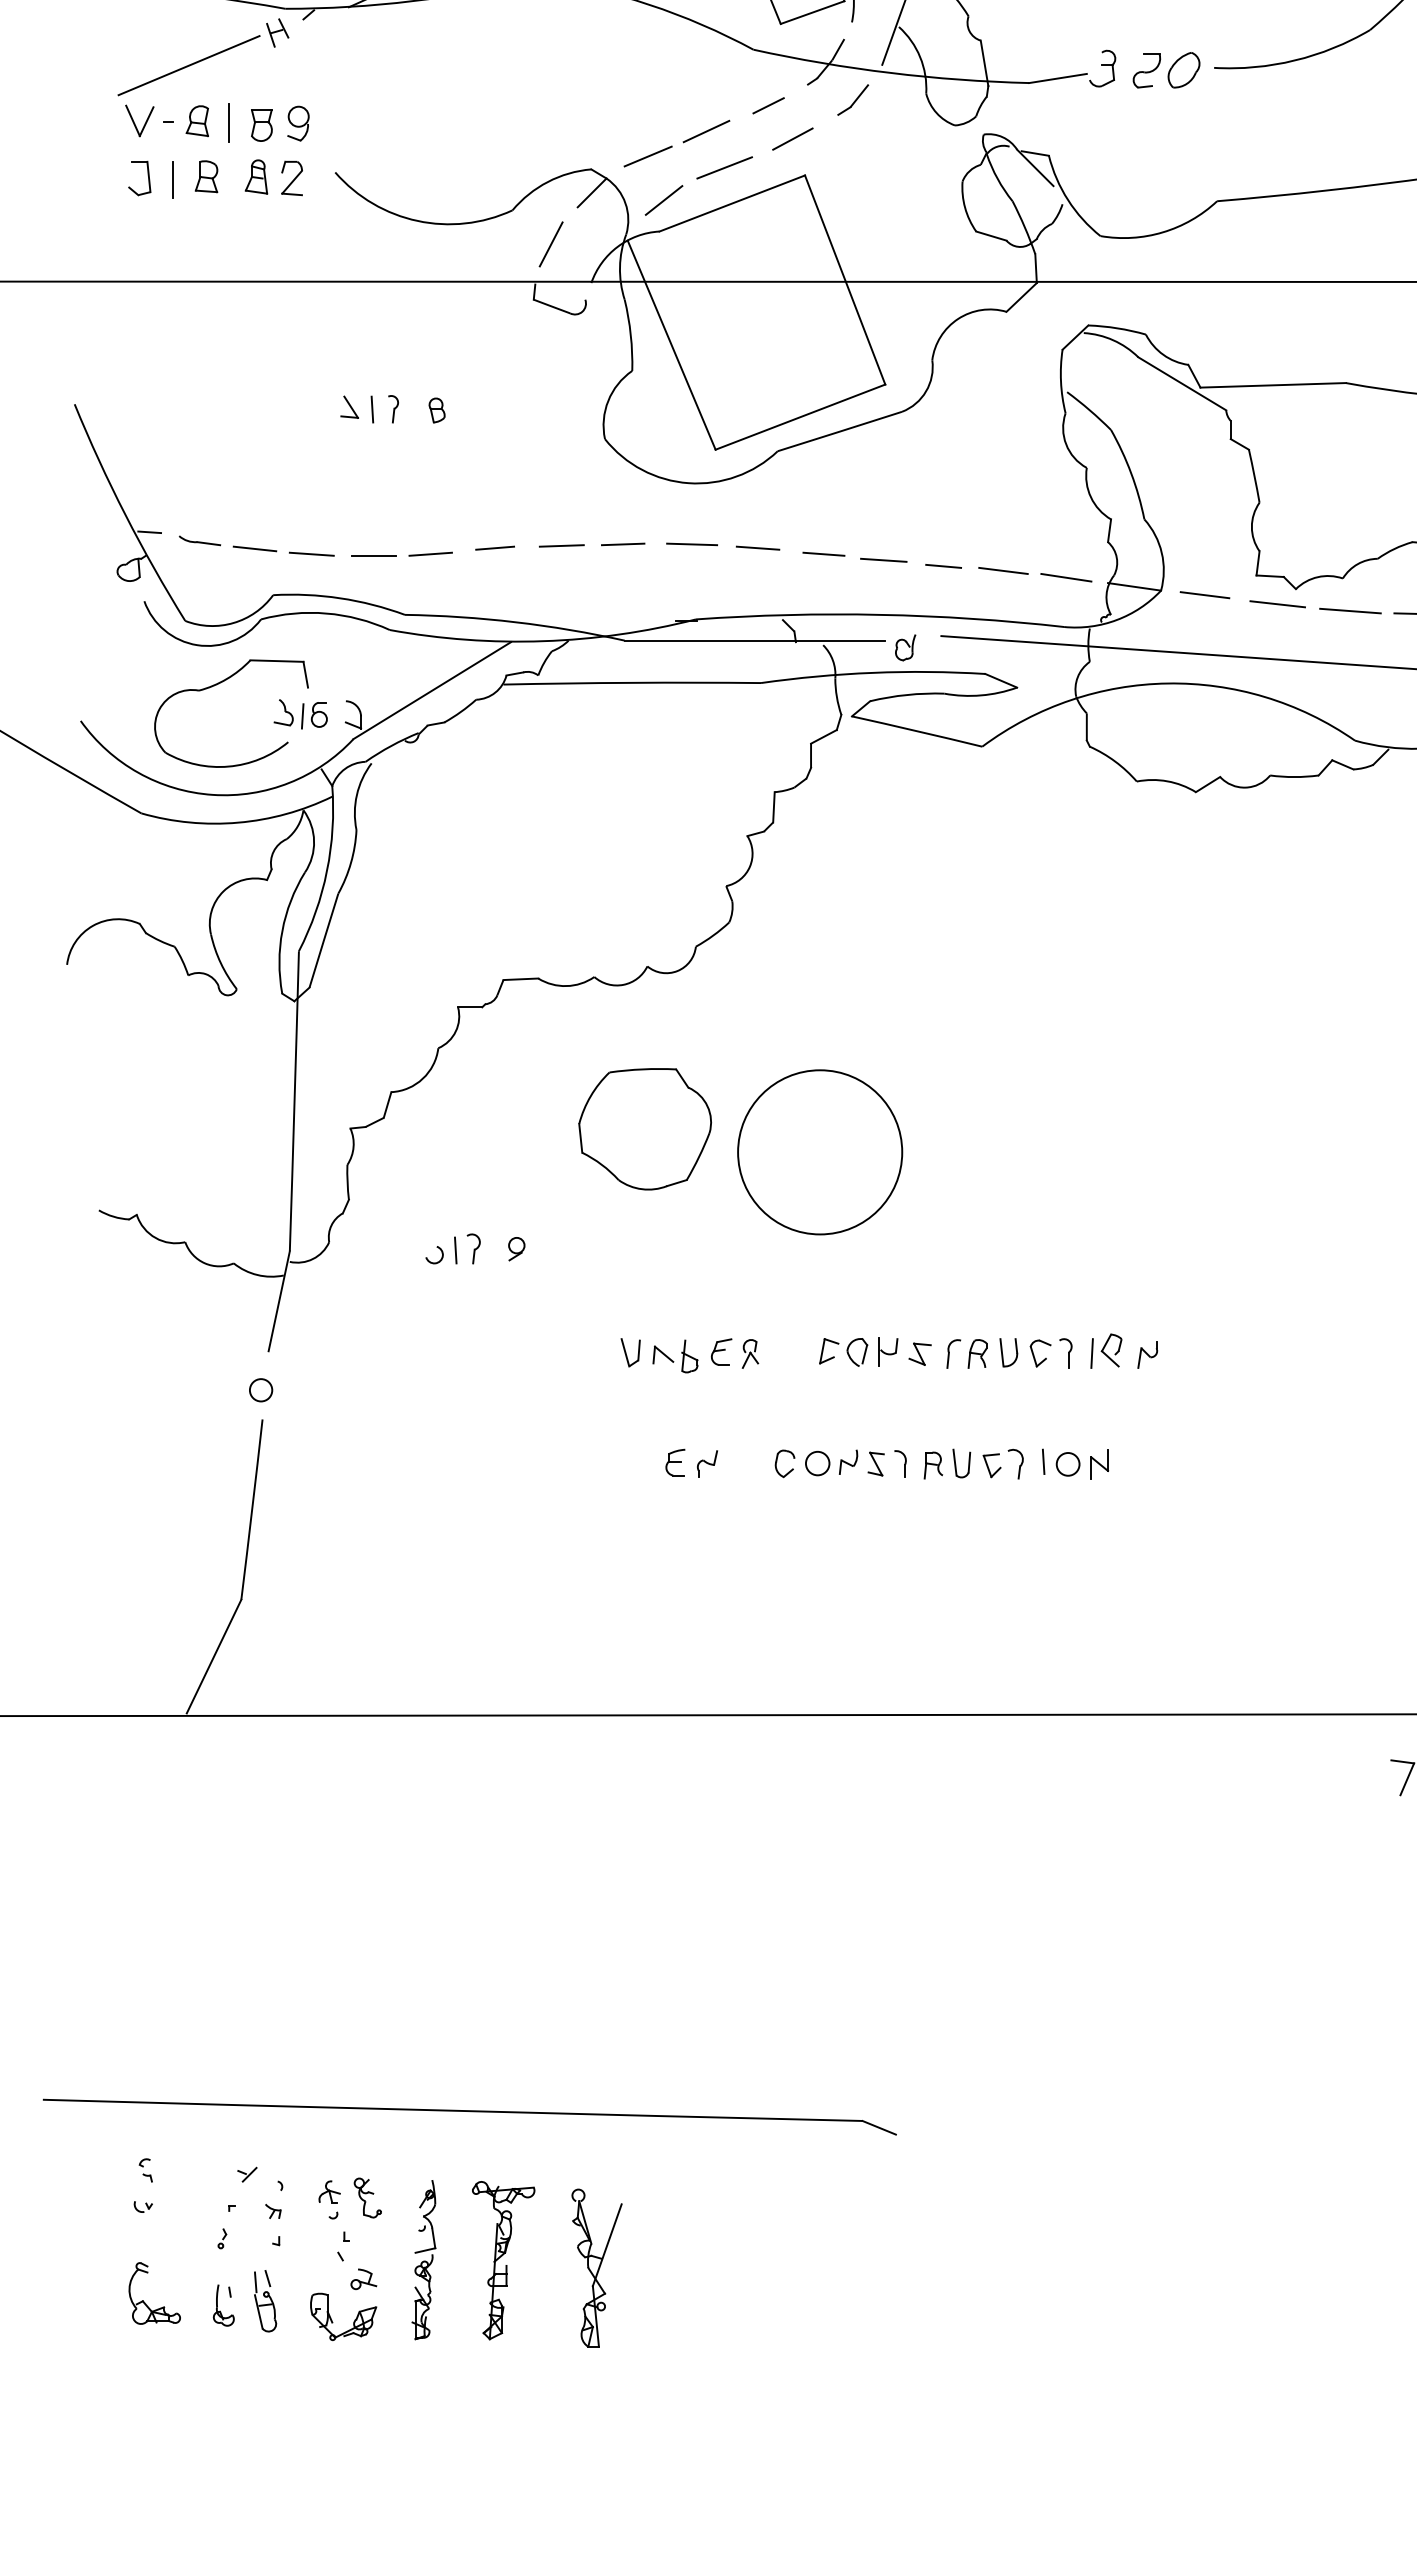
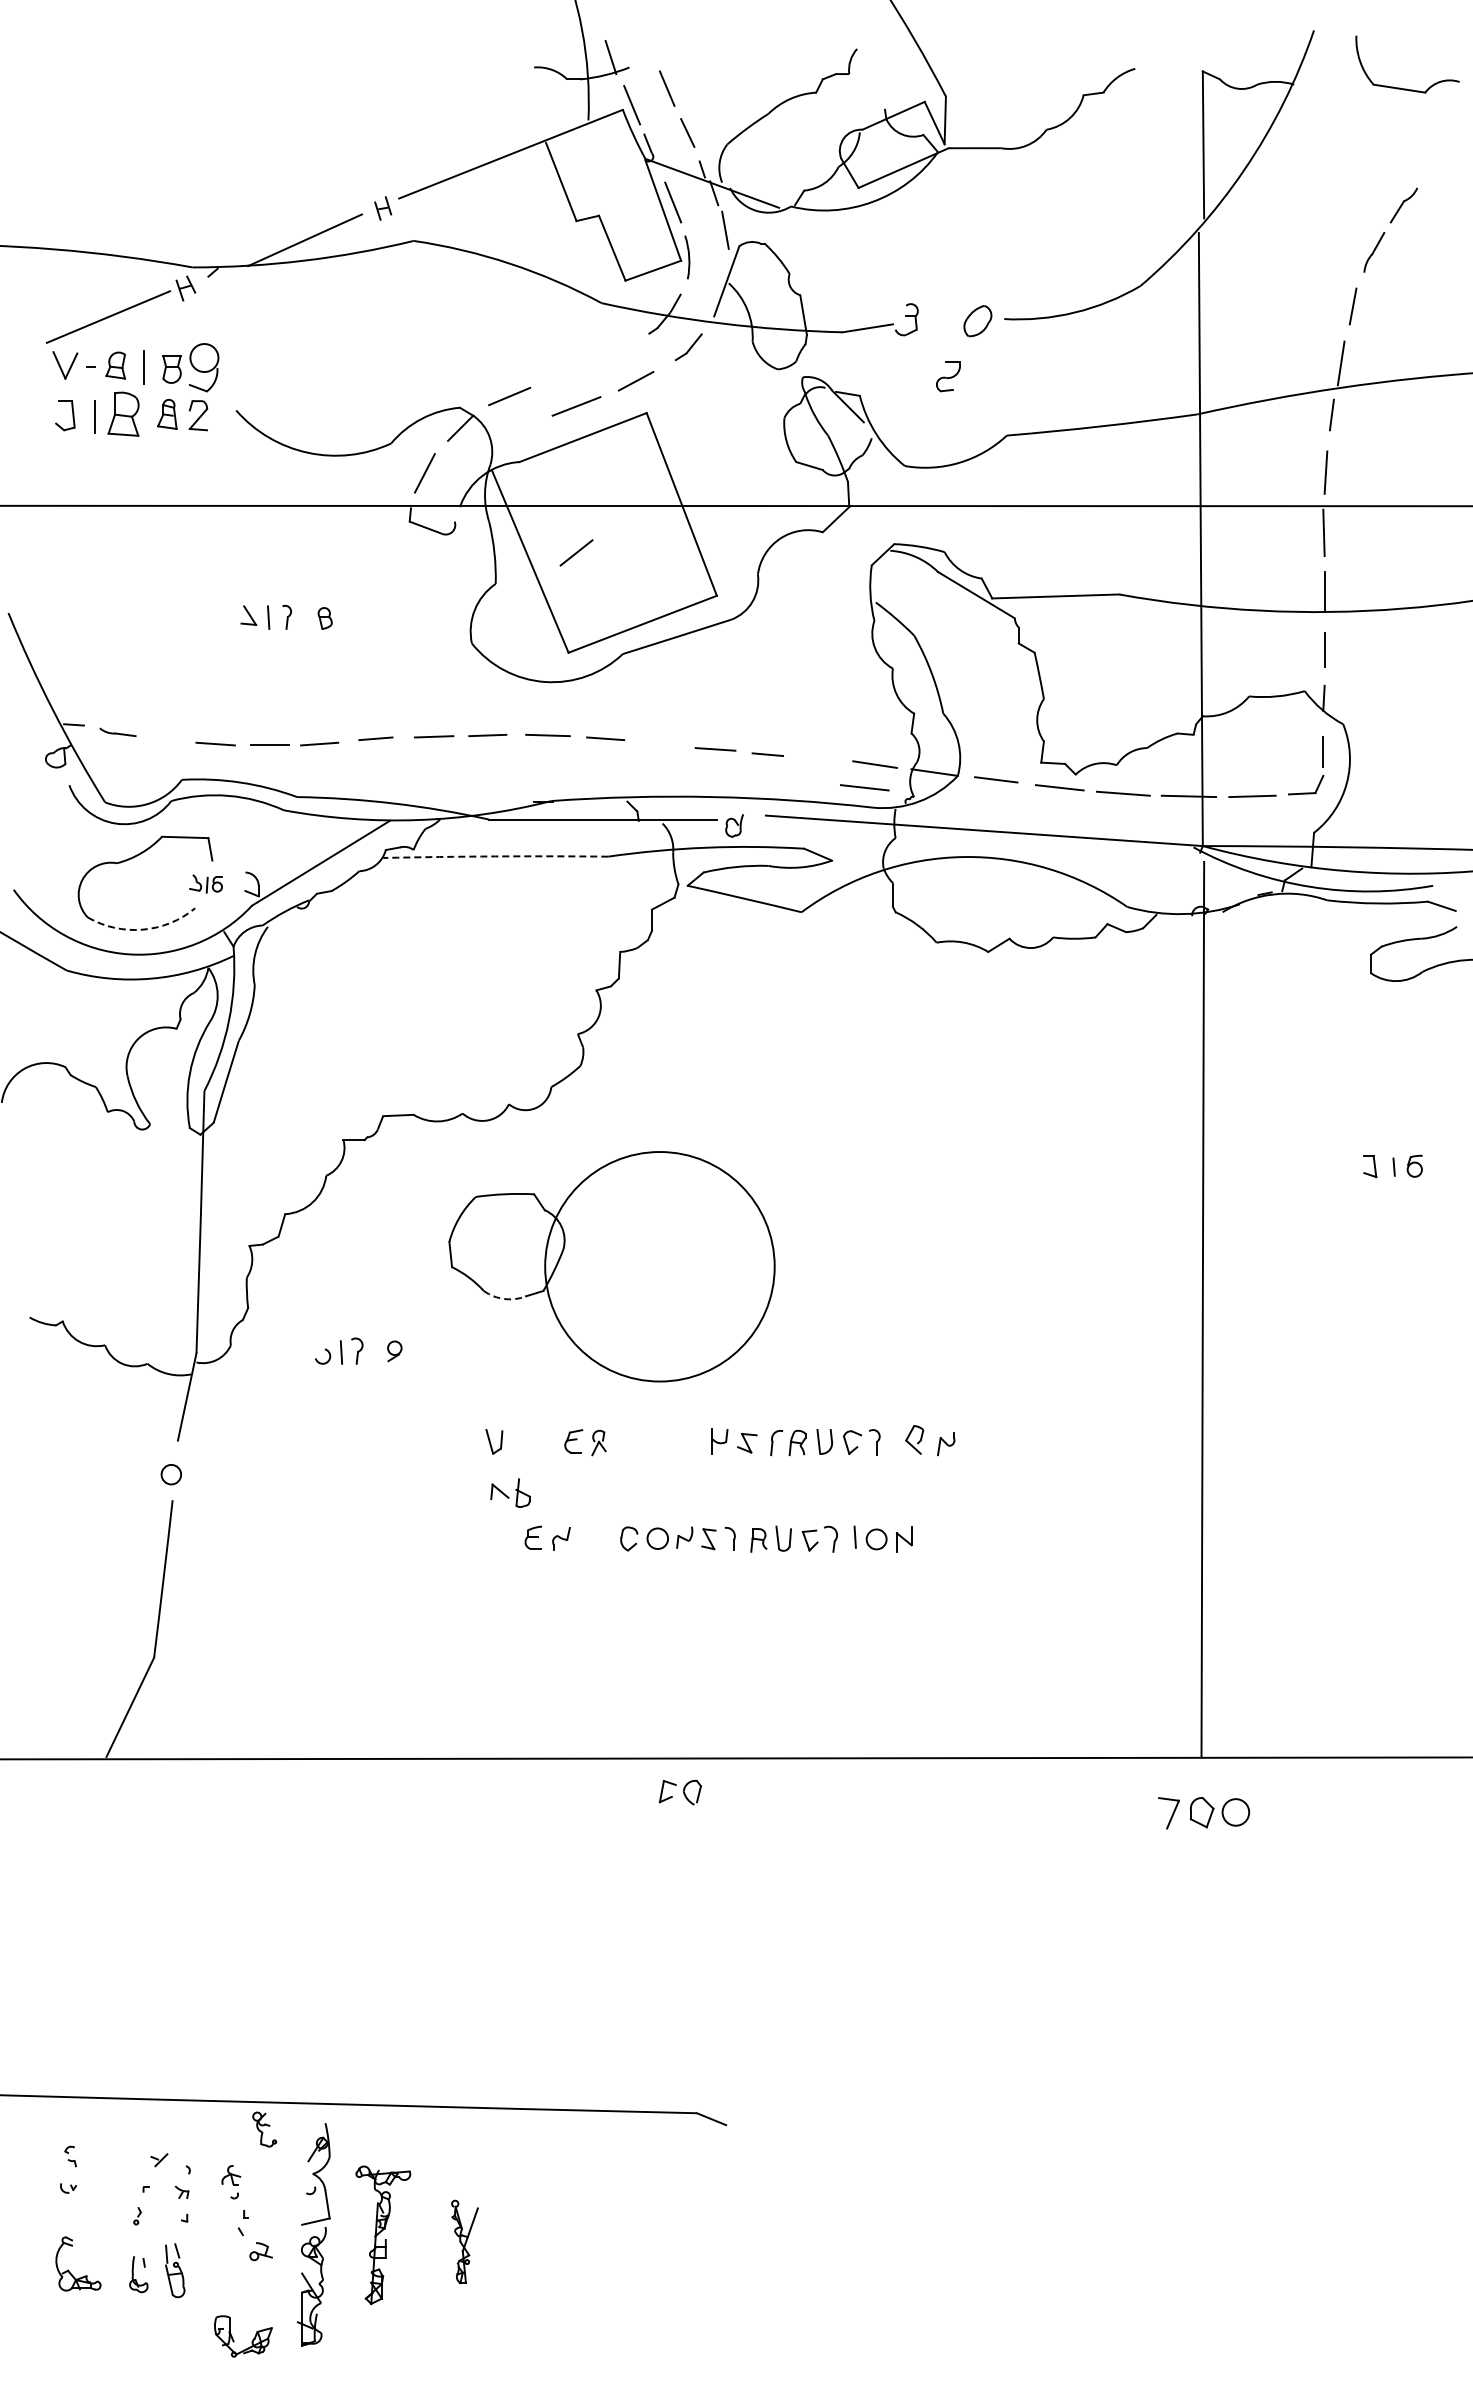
part: (1146, 70) -> (948, 376), moved
line: (768, 105) -> (614, 351), removed
part: (297, 123) -> (203, 367), size x1.6
line: (706, 131) -> (560, 374), removed
part: (206, 175) -> (123, 413), size x1.6
line: (664, 199) -> (576, 552), moved
line: (254, 549) -> (165, 739), removed
line: (824, 553) -> (663, 743), removed
line: (1003, 570) -> (820, 758), removed
line: (1054, 603) -> (864, 787), added
arc: (631, 682) -> (495, 856), solid -> dashed
part: (300, 713) -> (205, 883), size x0.7
arc: (228, 766) -> (142, 929), solid -> dashed
circle: (819, 1152) -> (659, 1266), size x1.6
arc: (642, 1189) -> (504, 1299), solid -> dashed
part: (843, 1352) -> (680, 1792), moved
line: (1092, 1353) -> (897, 1442), removed
part: (675, 1355) -> (510, 1492), moved
part: (367, 2197) -> (264, 2129), moved
part: (423, 2259) -> (313, 2234), size x1.6
part: (596, 2267) -> (464, 2241), size x0.6
part: (352, 2322) -> (251, 2341), moved

